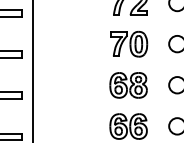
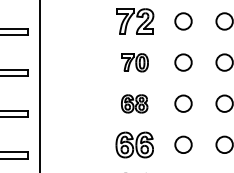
part: (129, 44) -> (135, 62), size x0.7
part: (128, 85) -> (134, 103), size x0.7

